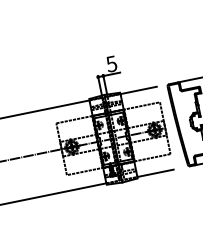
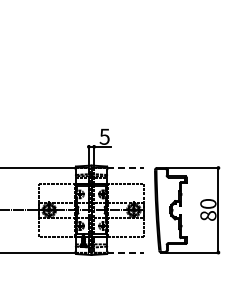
line: (138, 90) -> (125, 167), solid -> dashed
line: (155, 173) -> (125, 252), solid -> dashed

